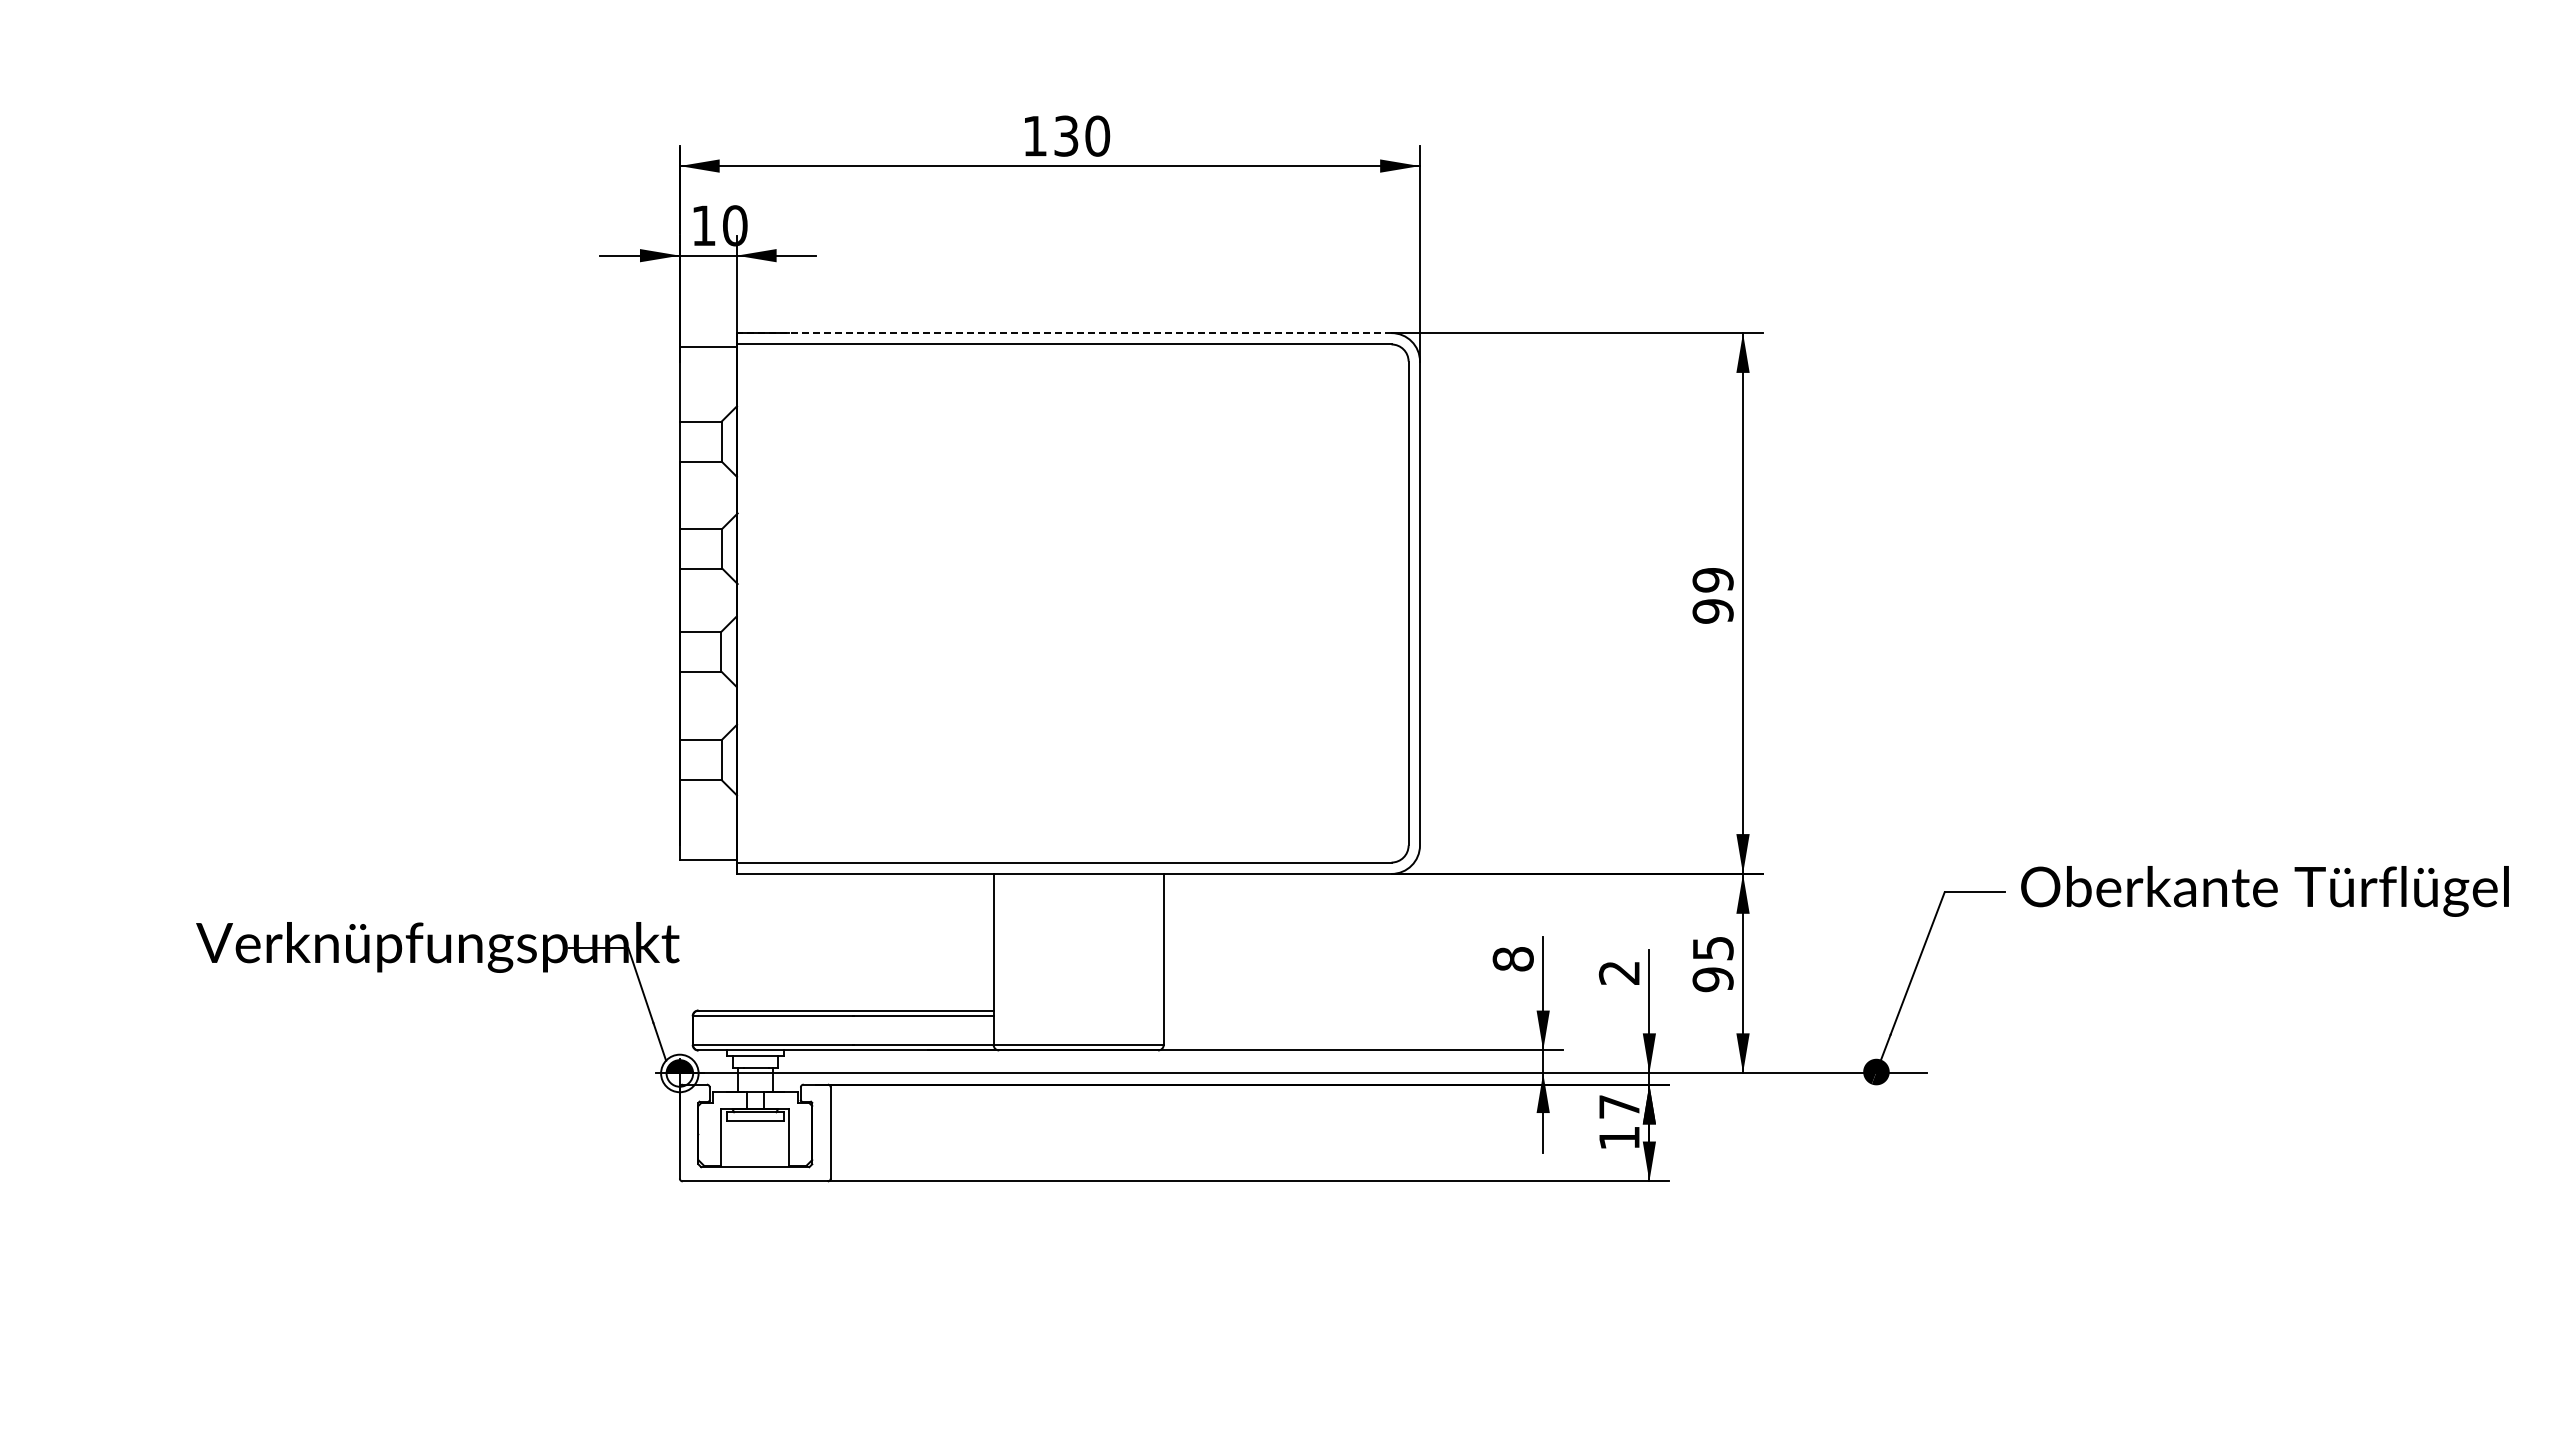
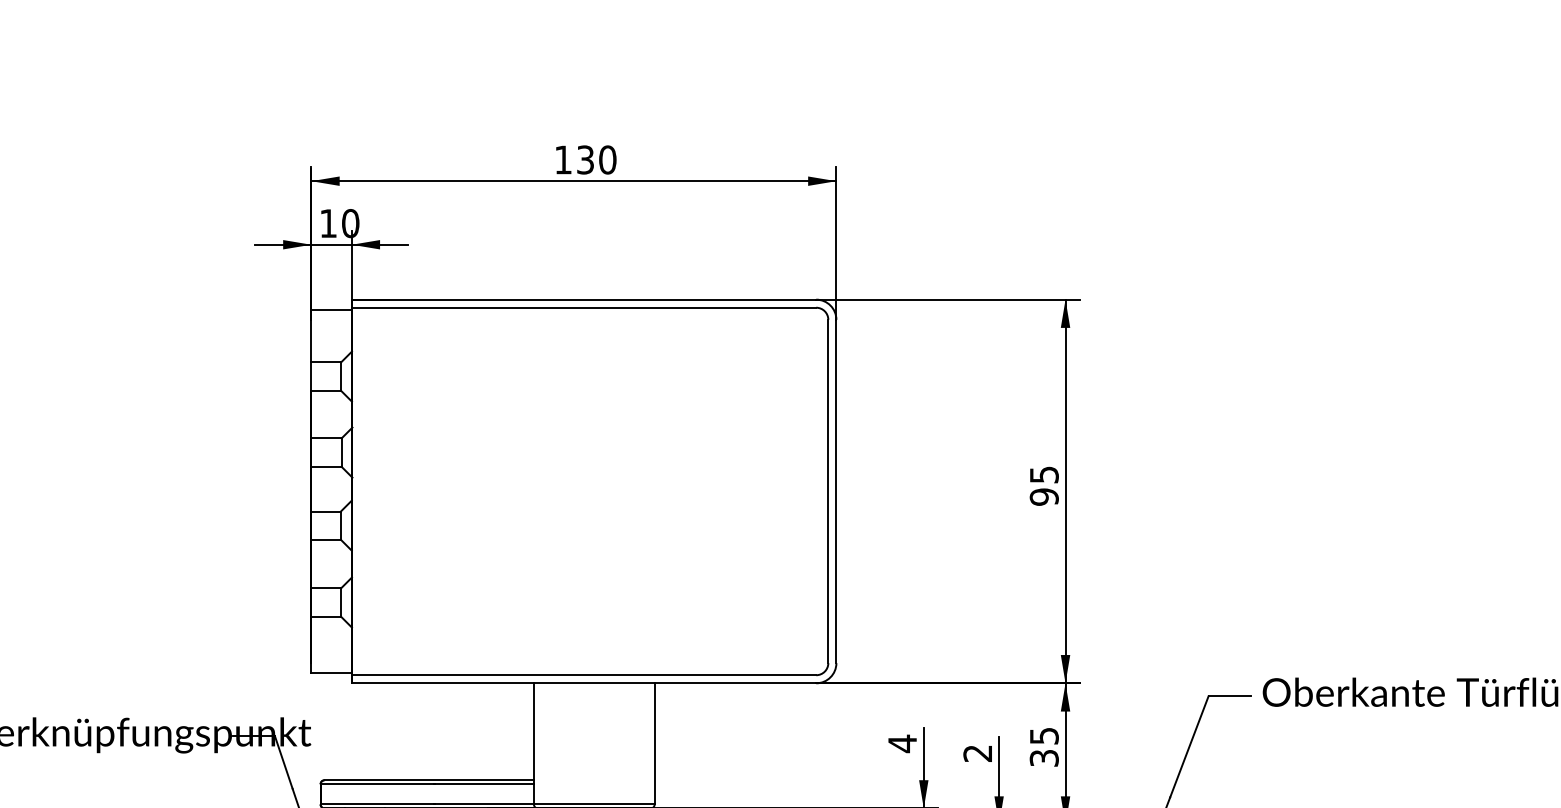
line: (1063, 333) -> (583, 299), dashed -> solid
text: (1712, 580) -> (1043, 475), 99 -> 95
text: (1512, 959) -> (902, 743), 8 -> 4
text: (1712, 979) -> (1043, 758), 95 -> 35

